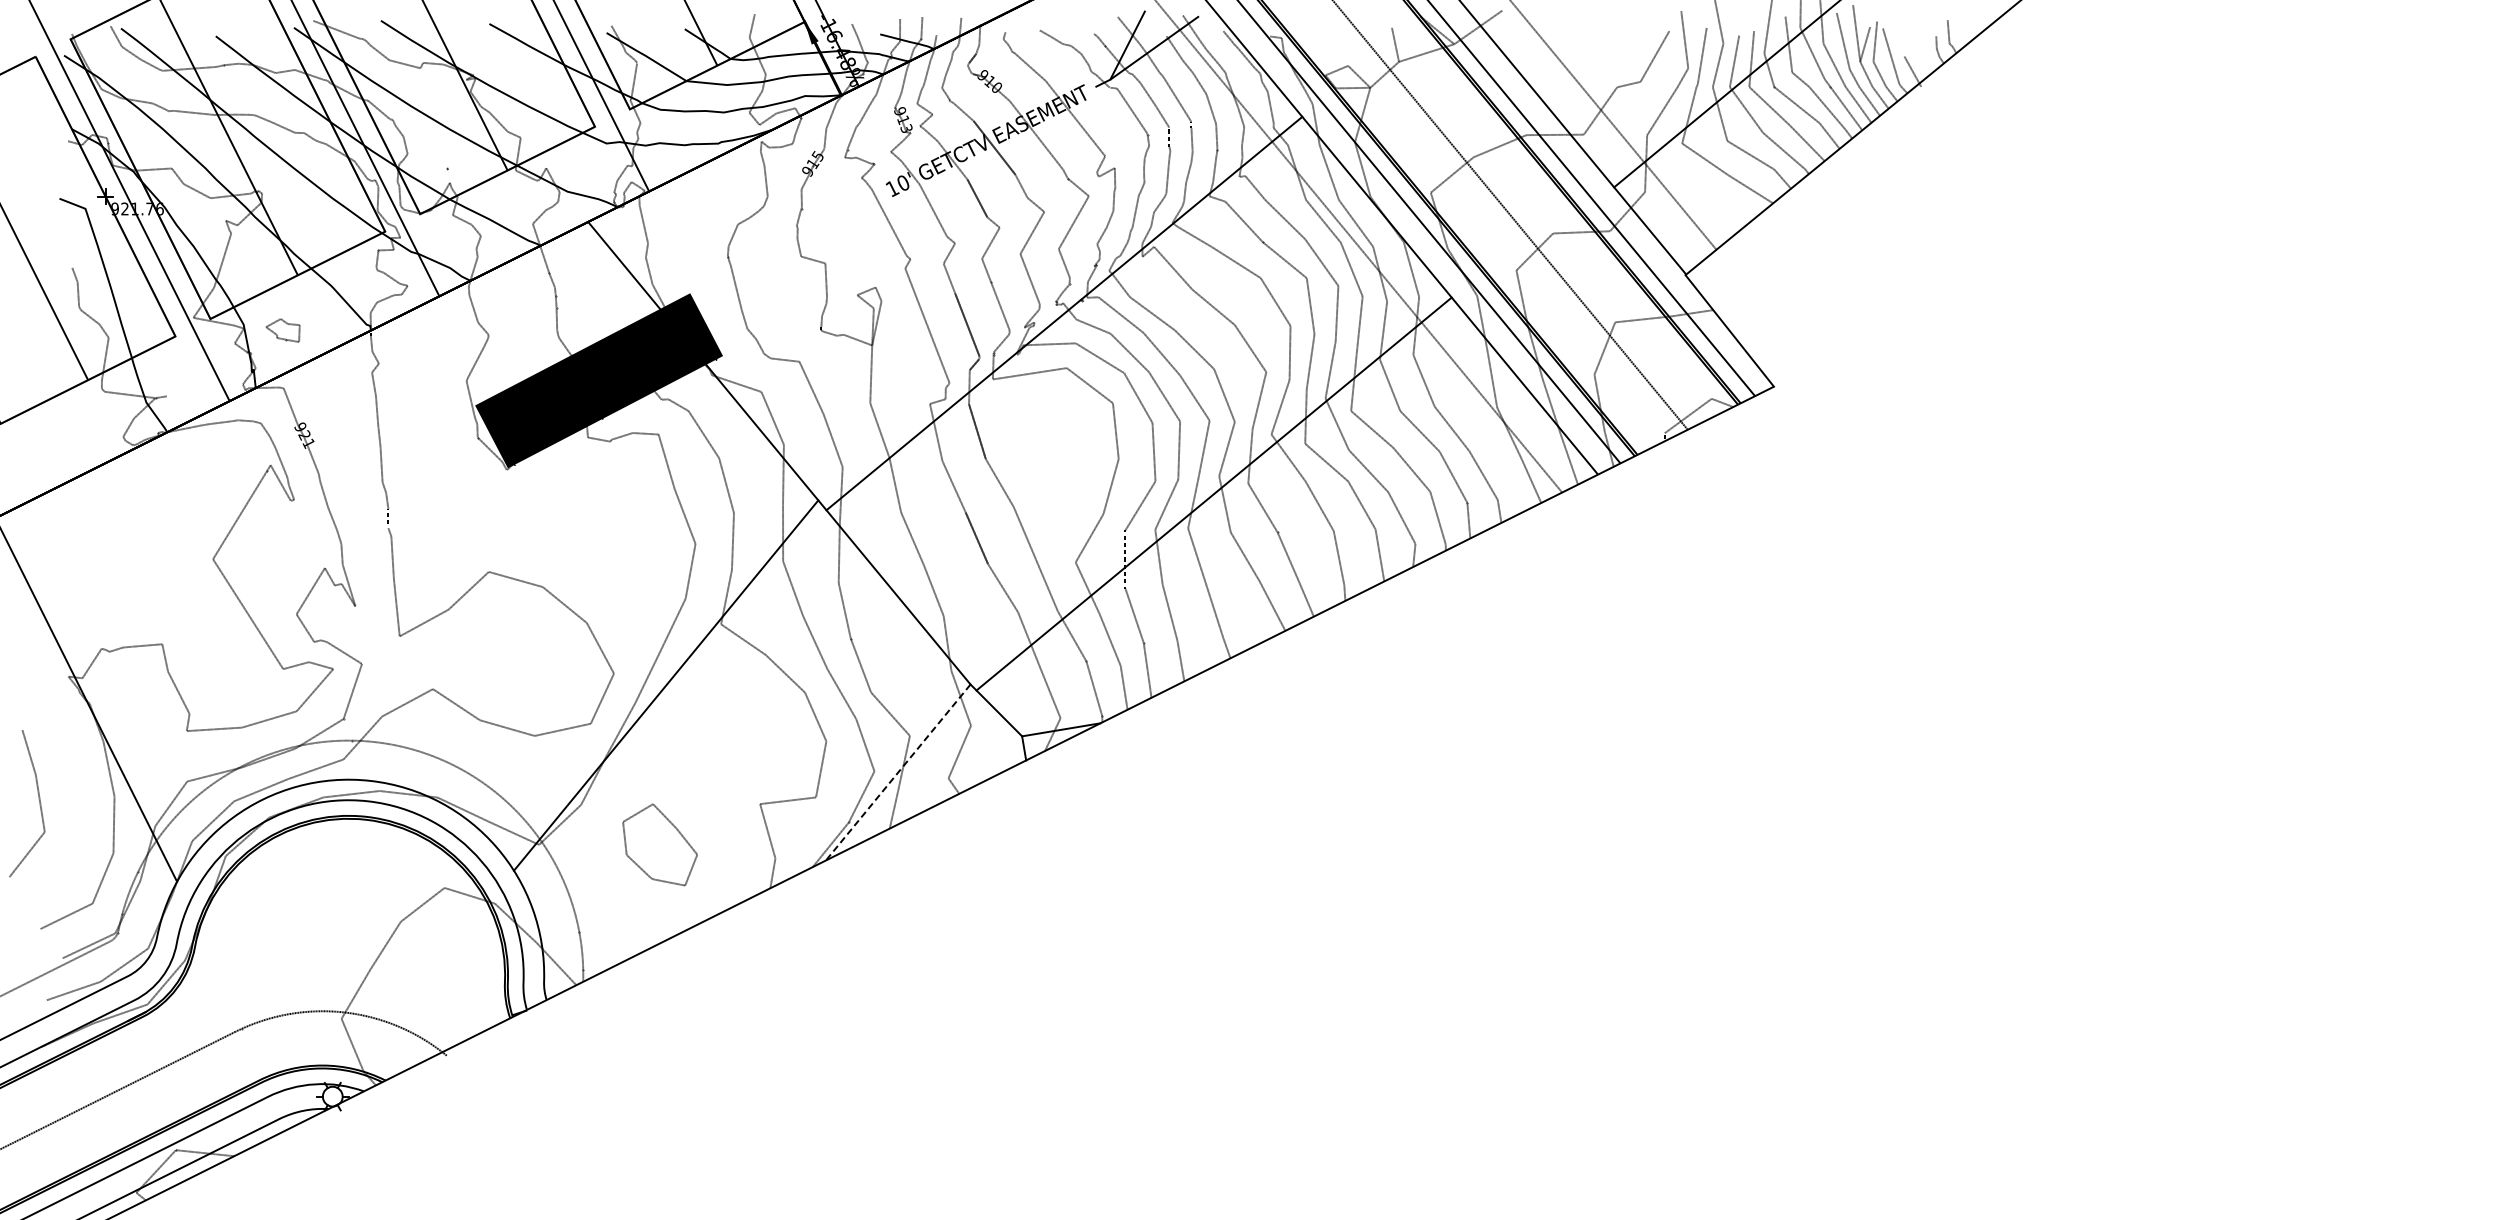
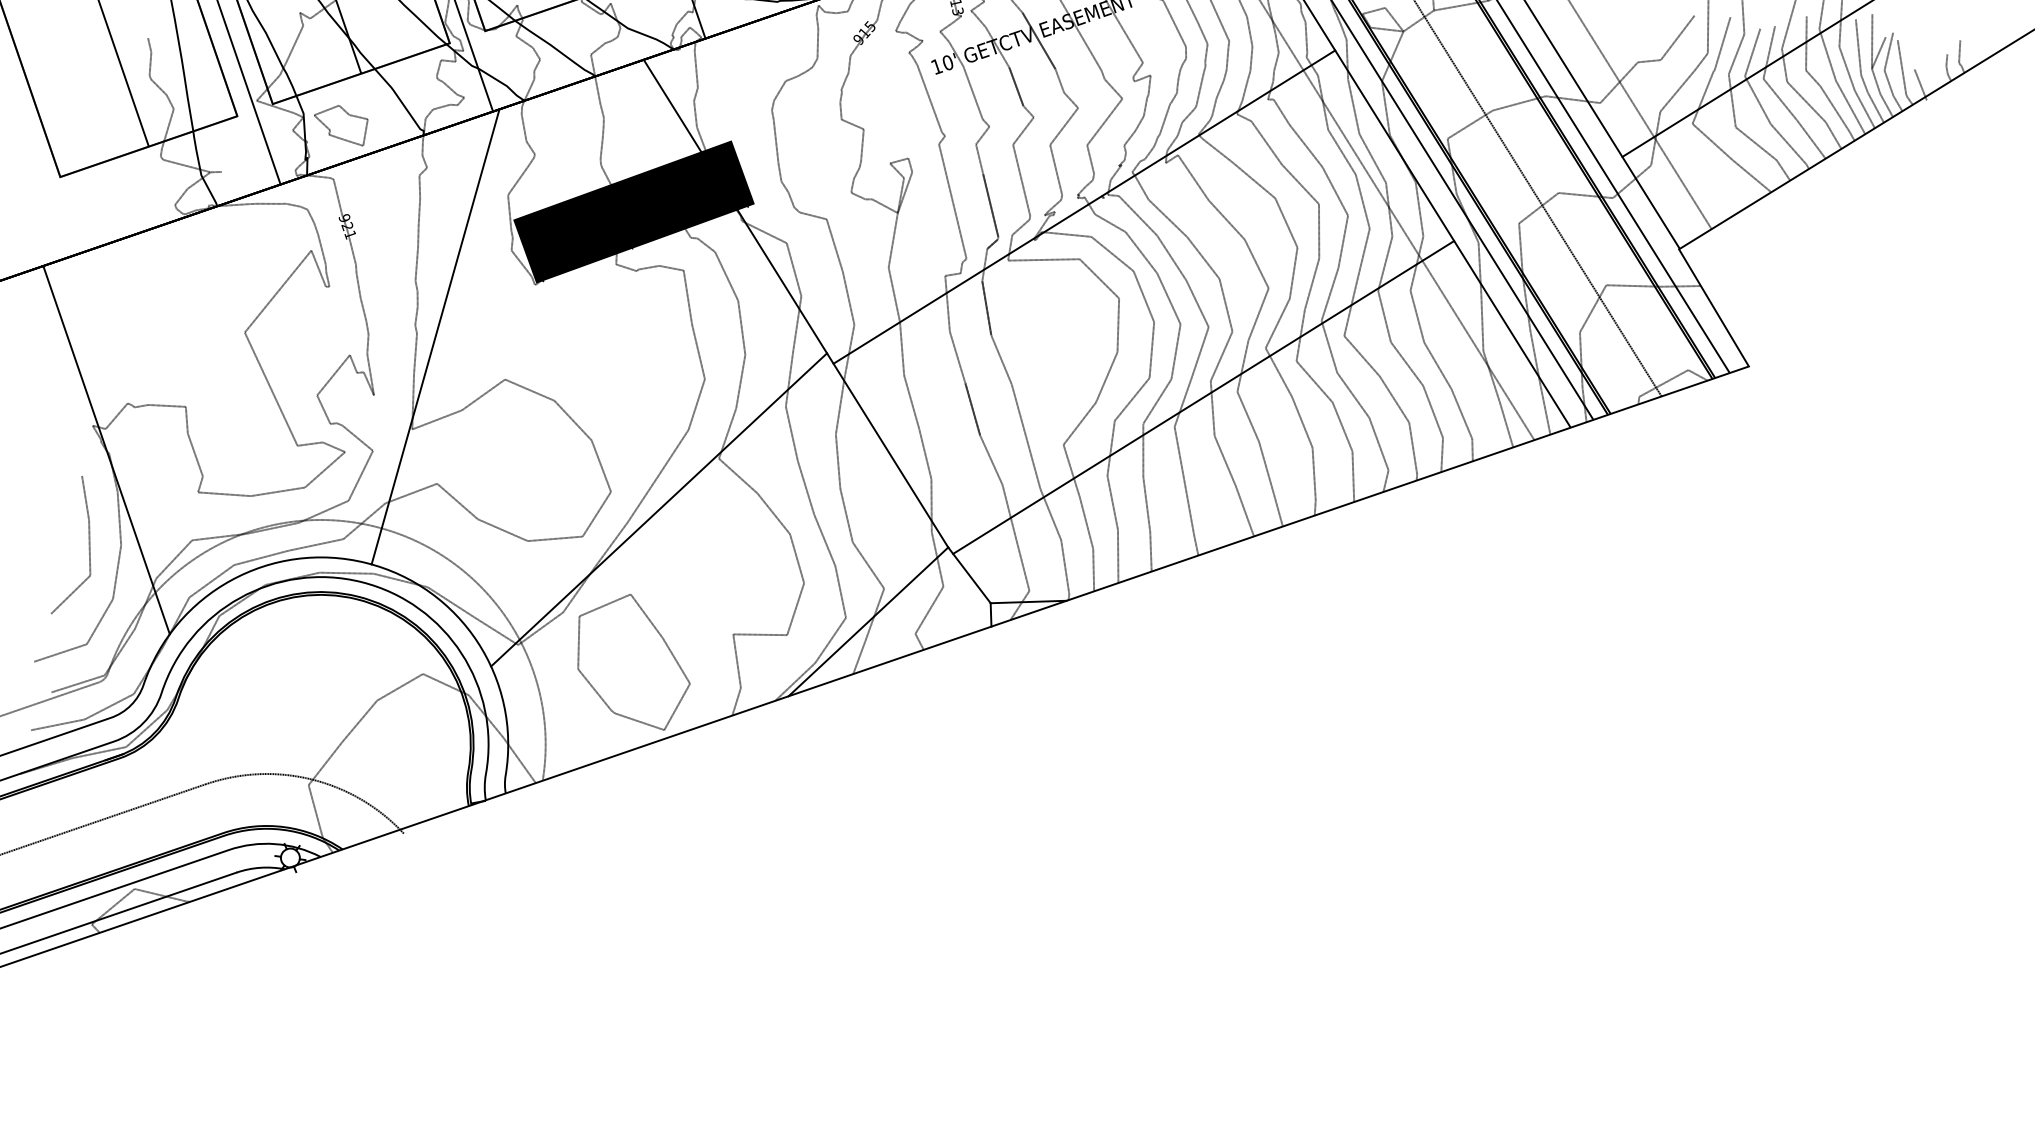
part: (282, 330) -> (339, 124), size x1.67
line: (410, 537) -> (435, 336), added
line: (898, 772) -> (868, 621), dashed -> solid
line: (38, 799) -> (88, 543), moved
part: (659, 844) -> (632, 659), size x1.67

